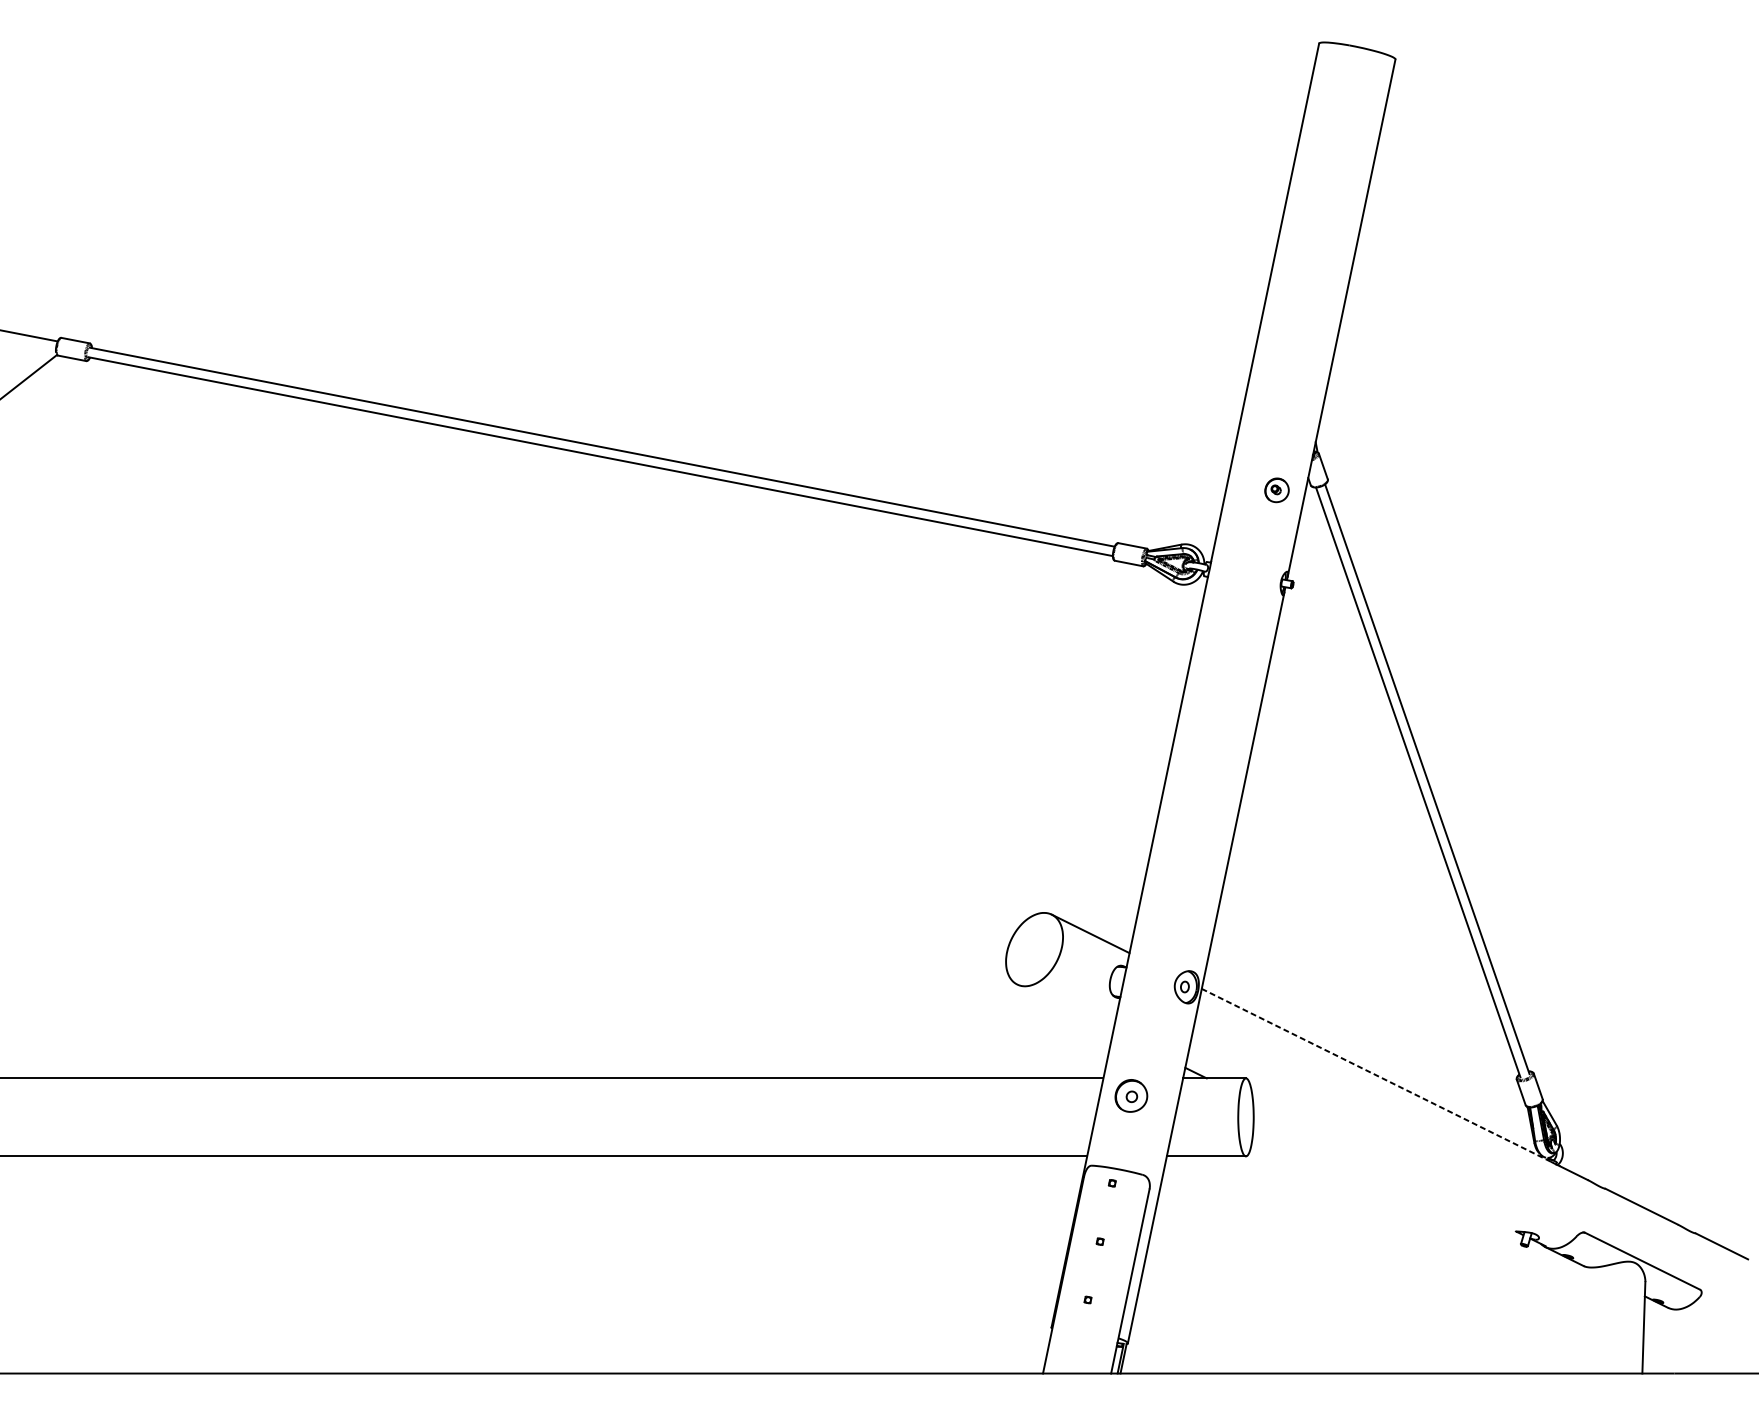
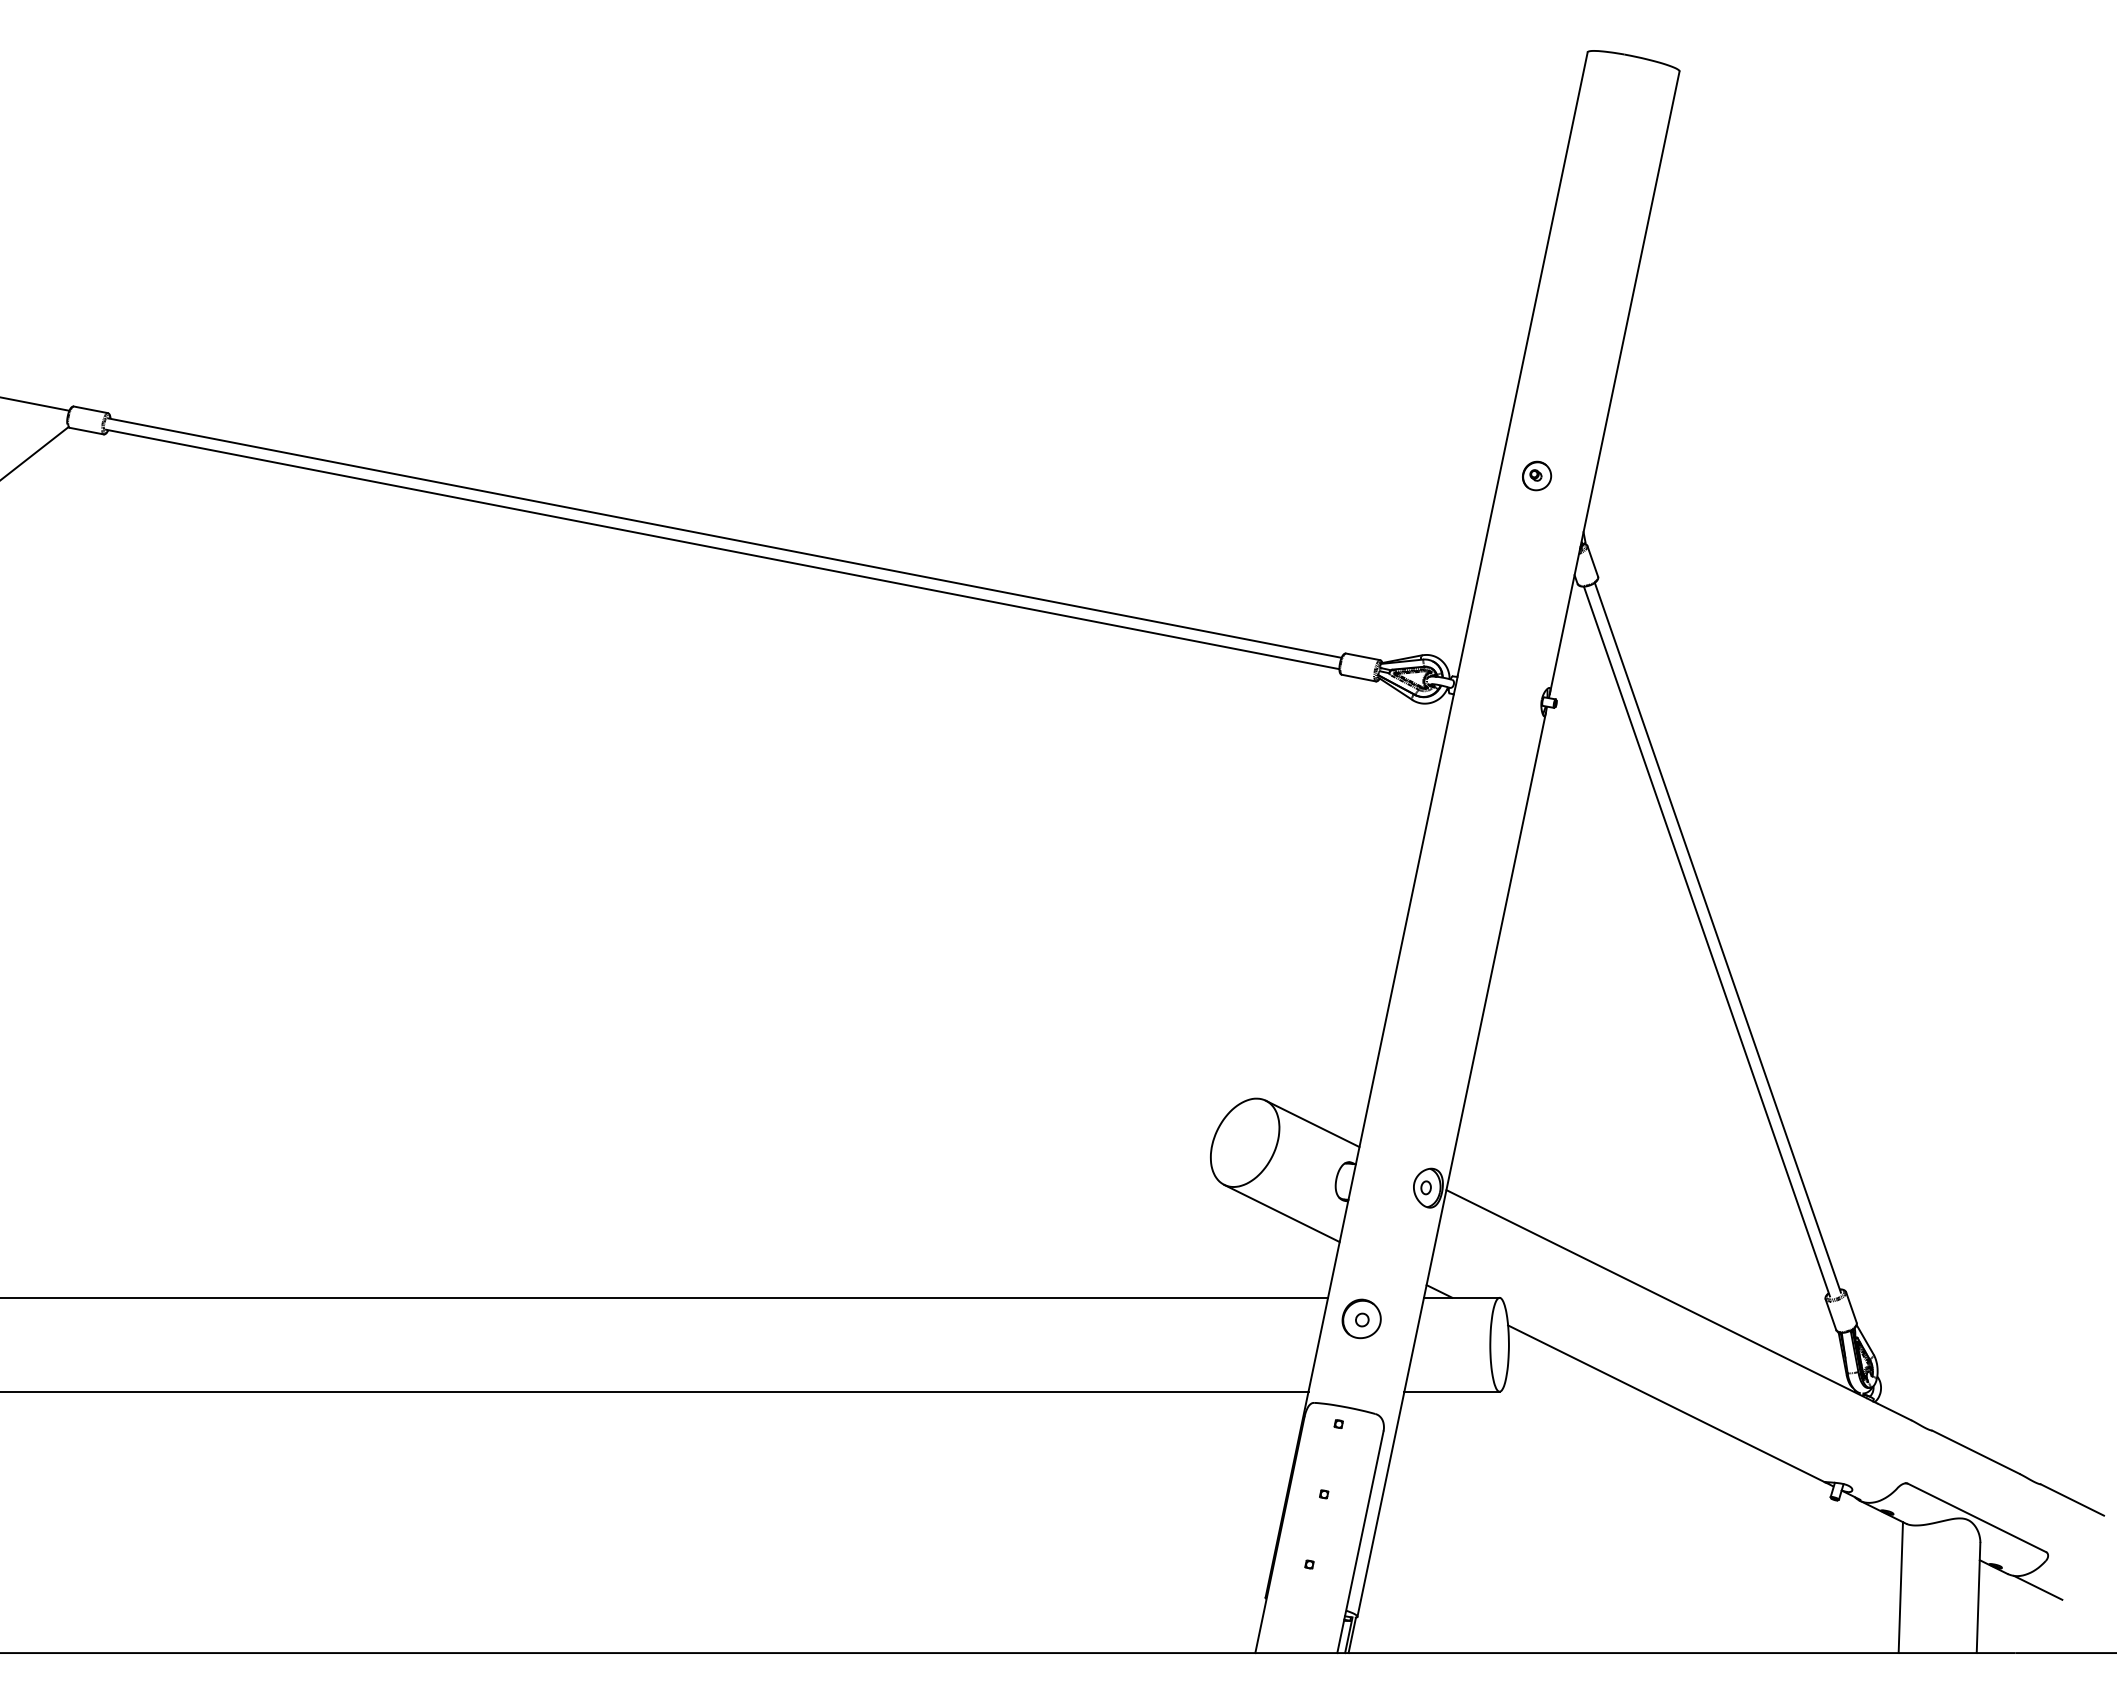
part: (1277, 489) -> (1537, 475), moved
line: (1064, 1008) -> (1281, 1213), added
line: (1376, 1074) -> (1656, 1293), dashed -> solid
line: (1384, 1166) -> (1666, 1403), added
line: (1579, 1319) -> (1900, 1587), added
line: (1693, 1319) -> (2038, 1587), added

